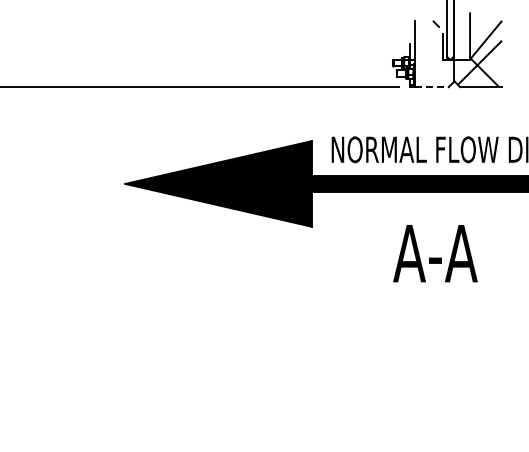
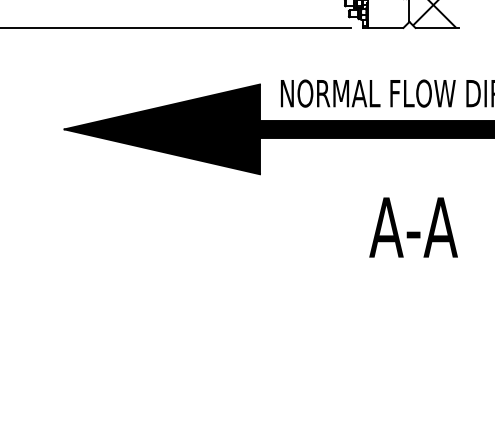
line: (431, 87) -> (385, 28), dashed -> solid
text: (435, 253) -> (413, 227), moved

